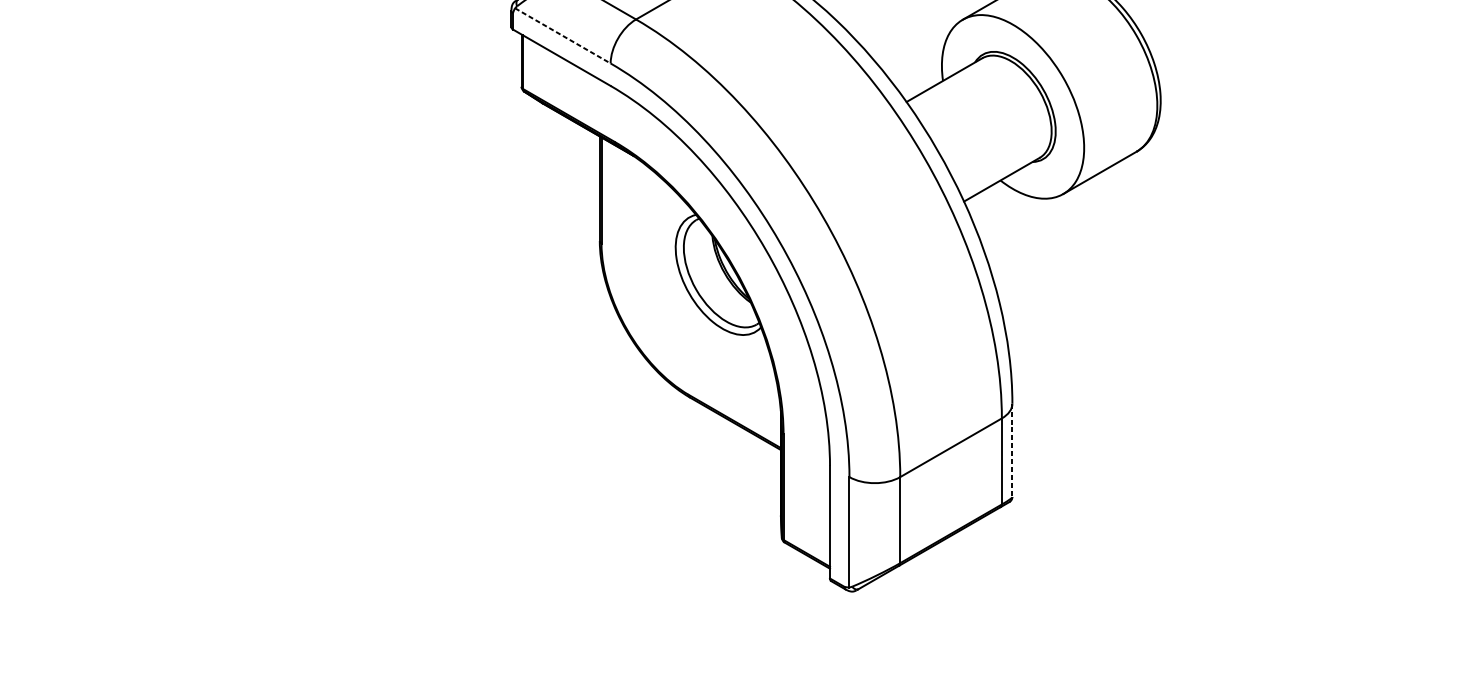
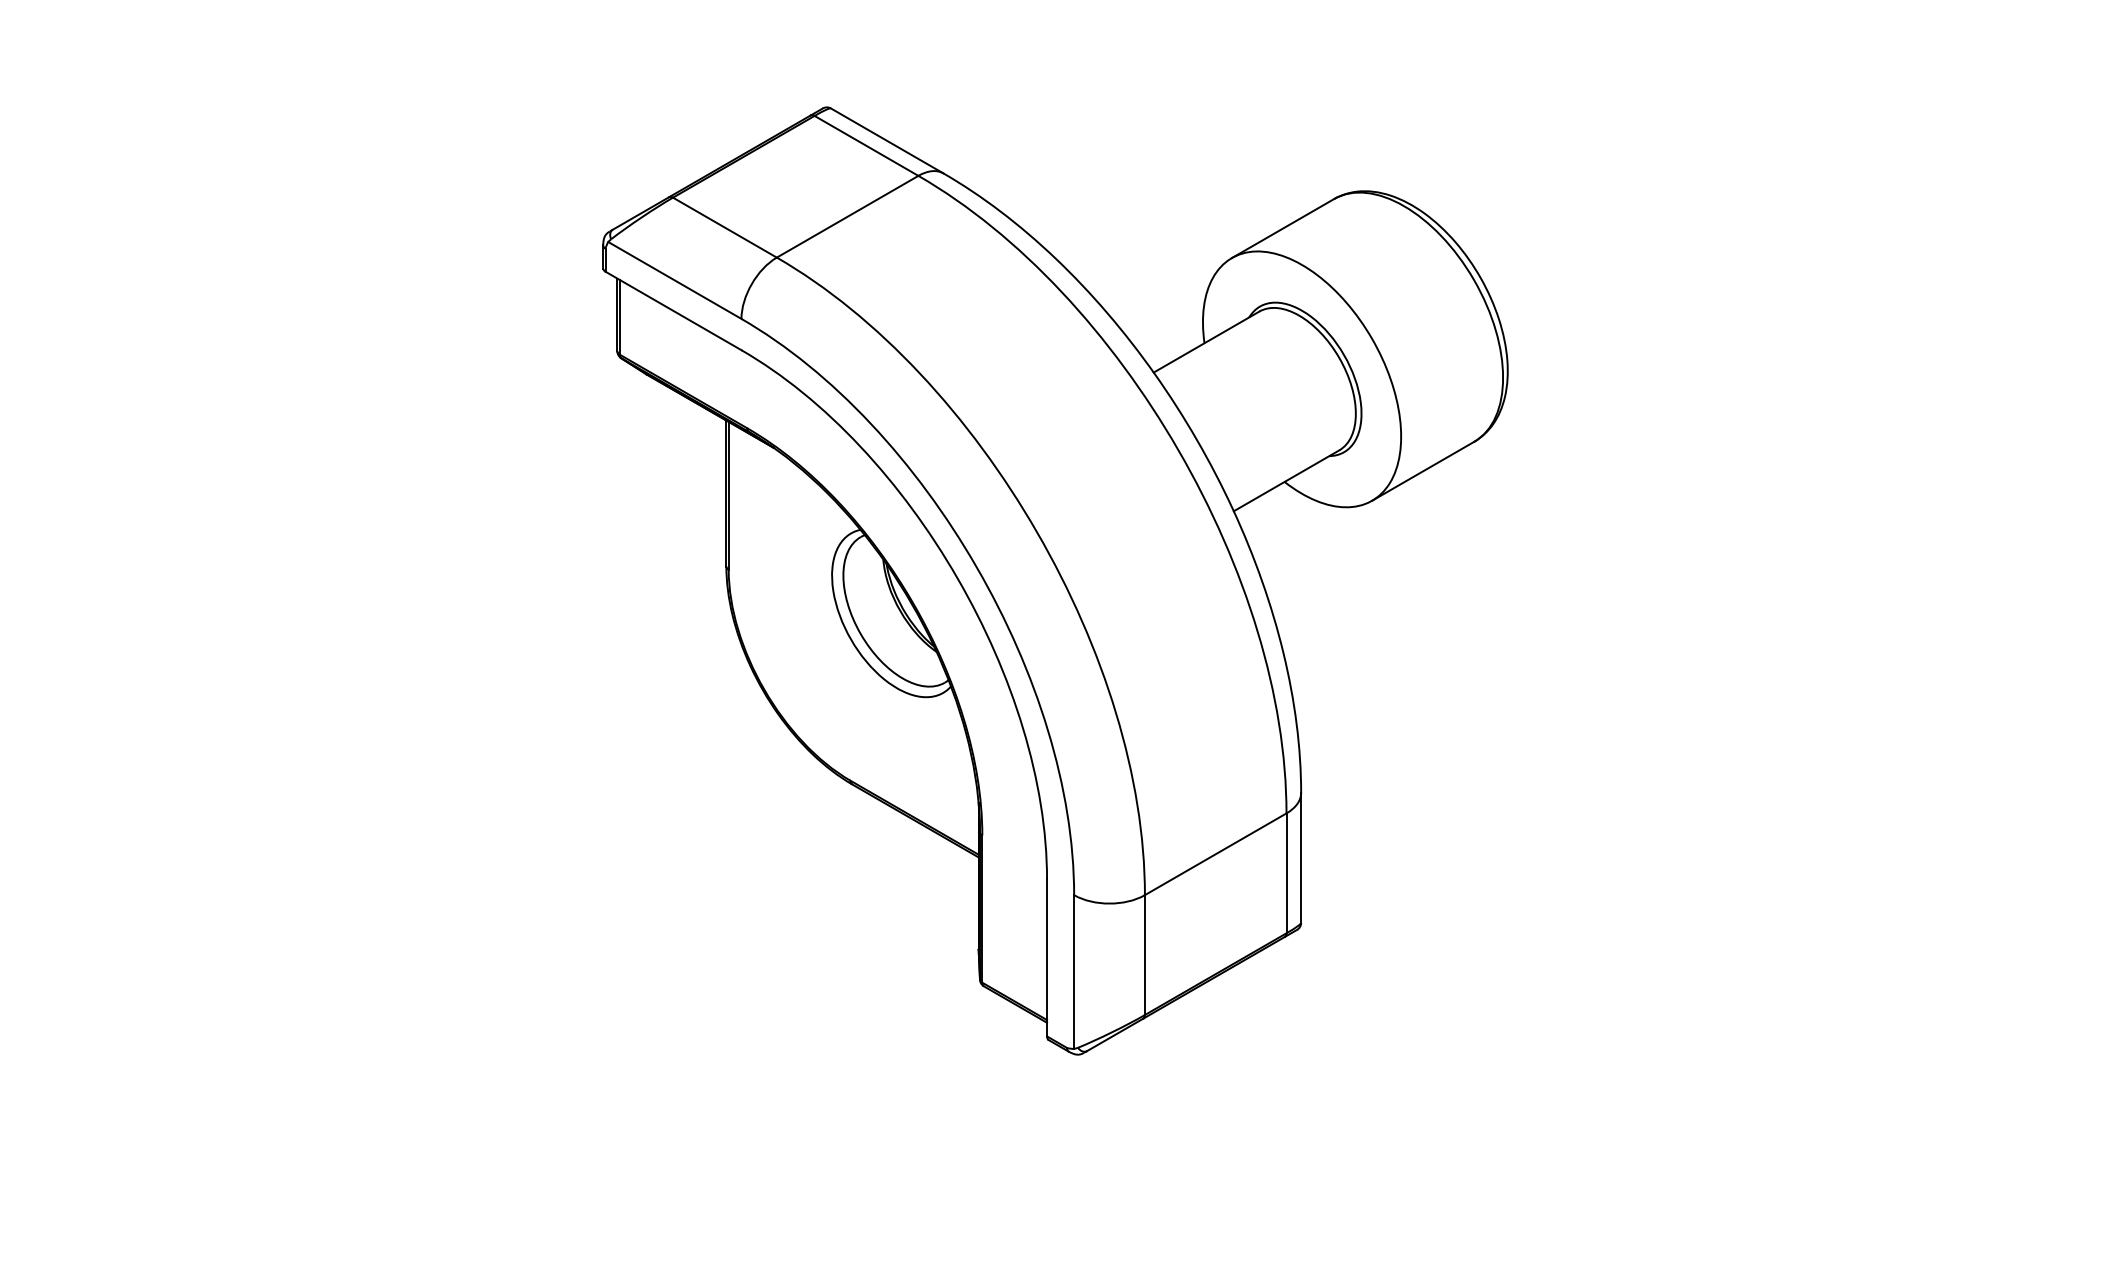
line: (562, 35) -> (674, 280), dashed -> solid
line: (1012, 450) -> (1301, 857), dashed -> solid

